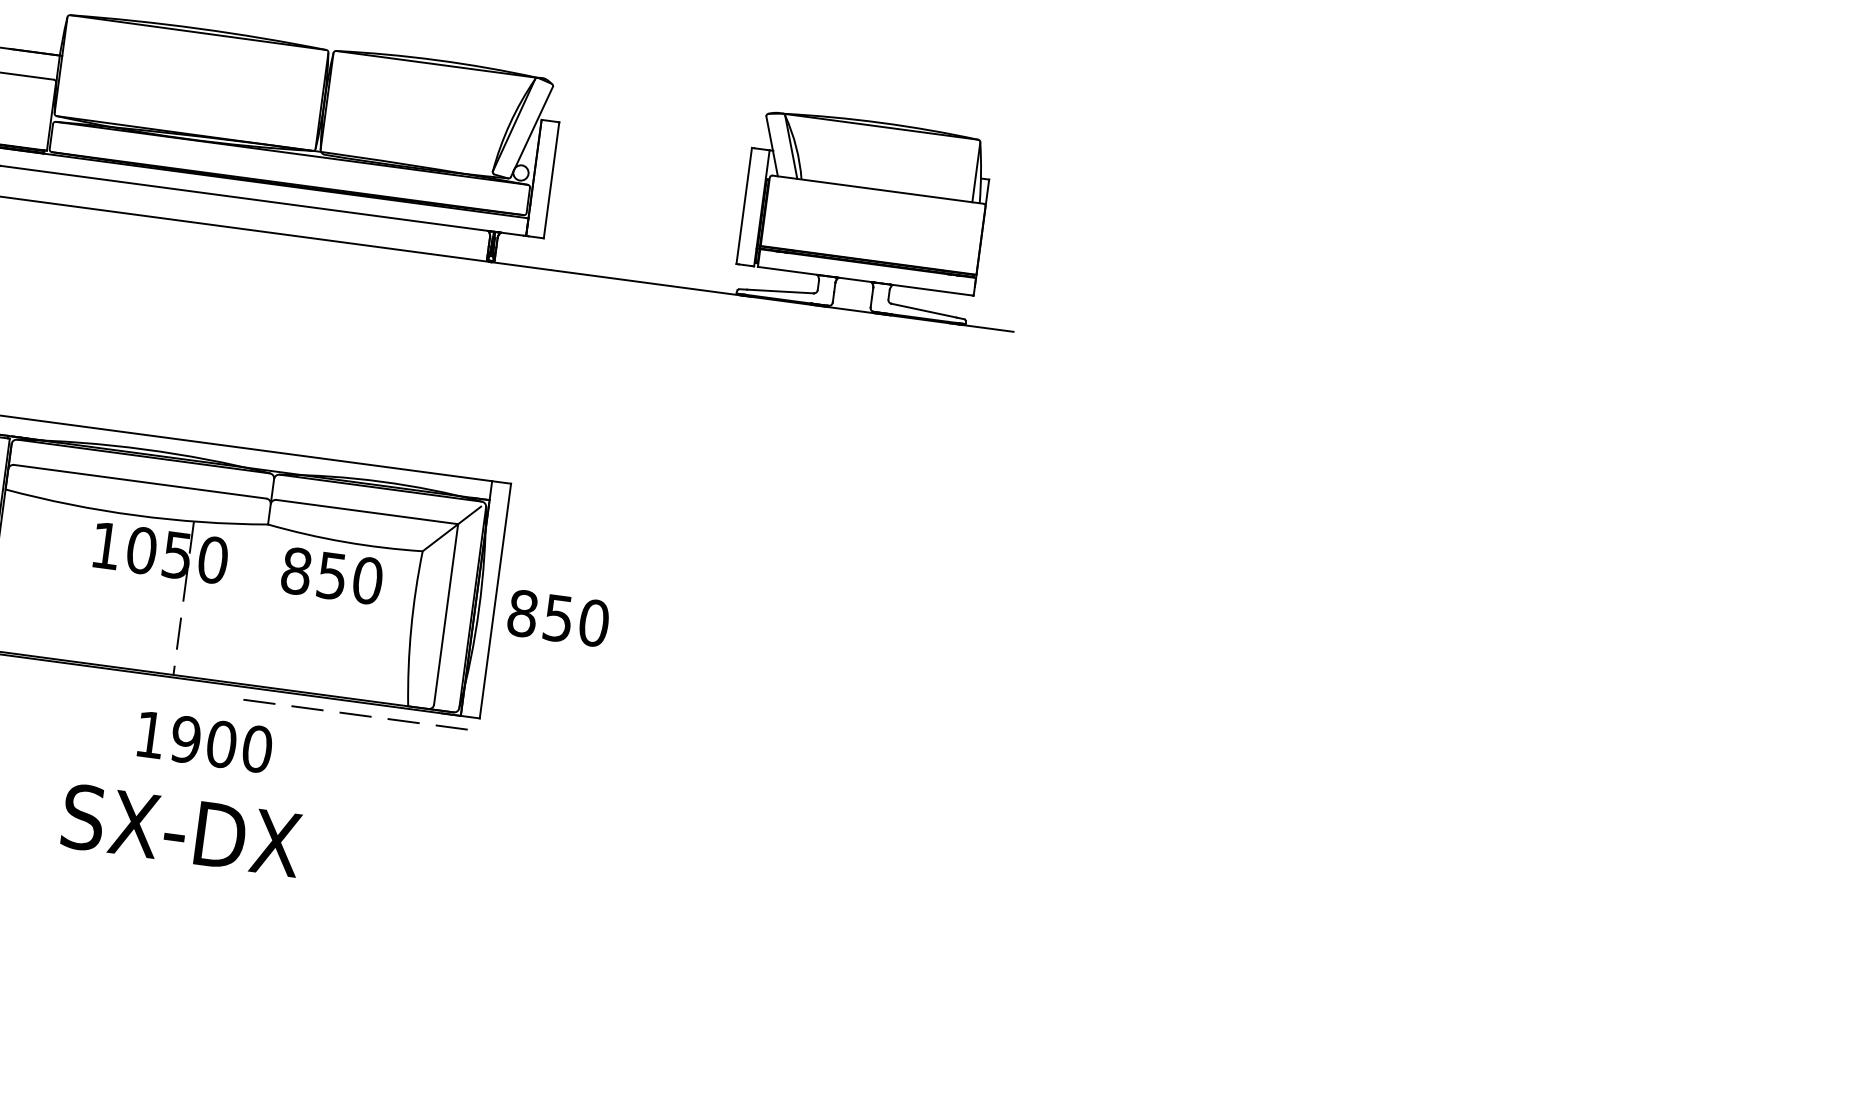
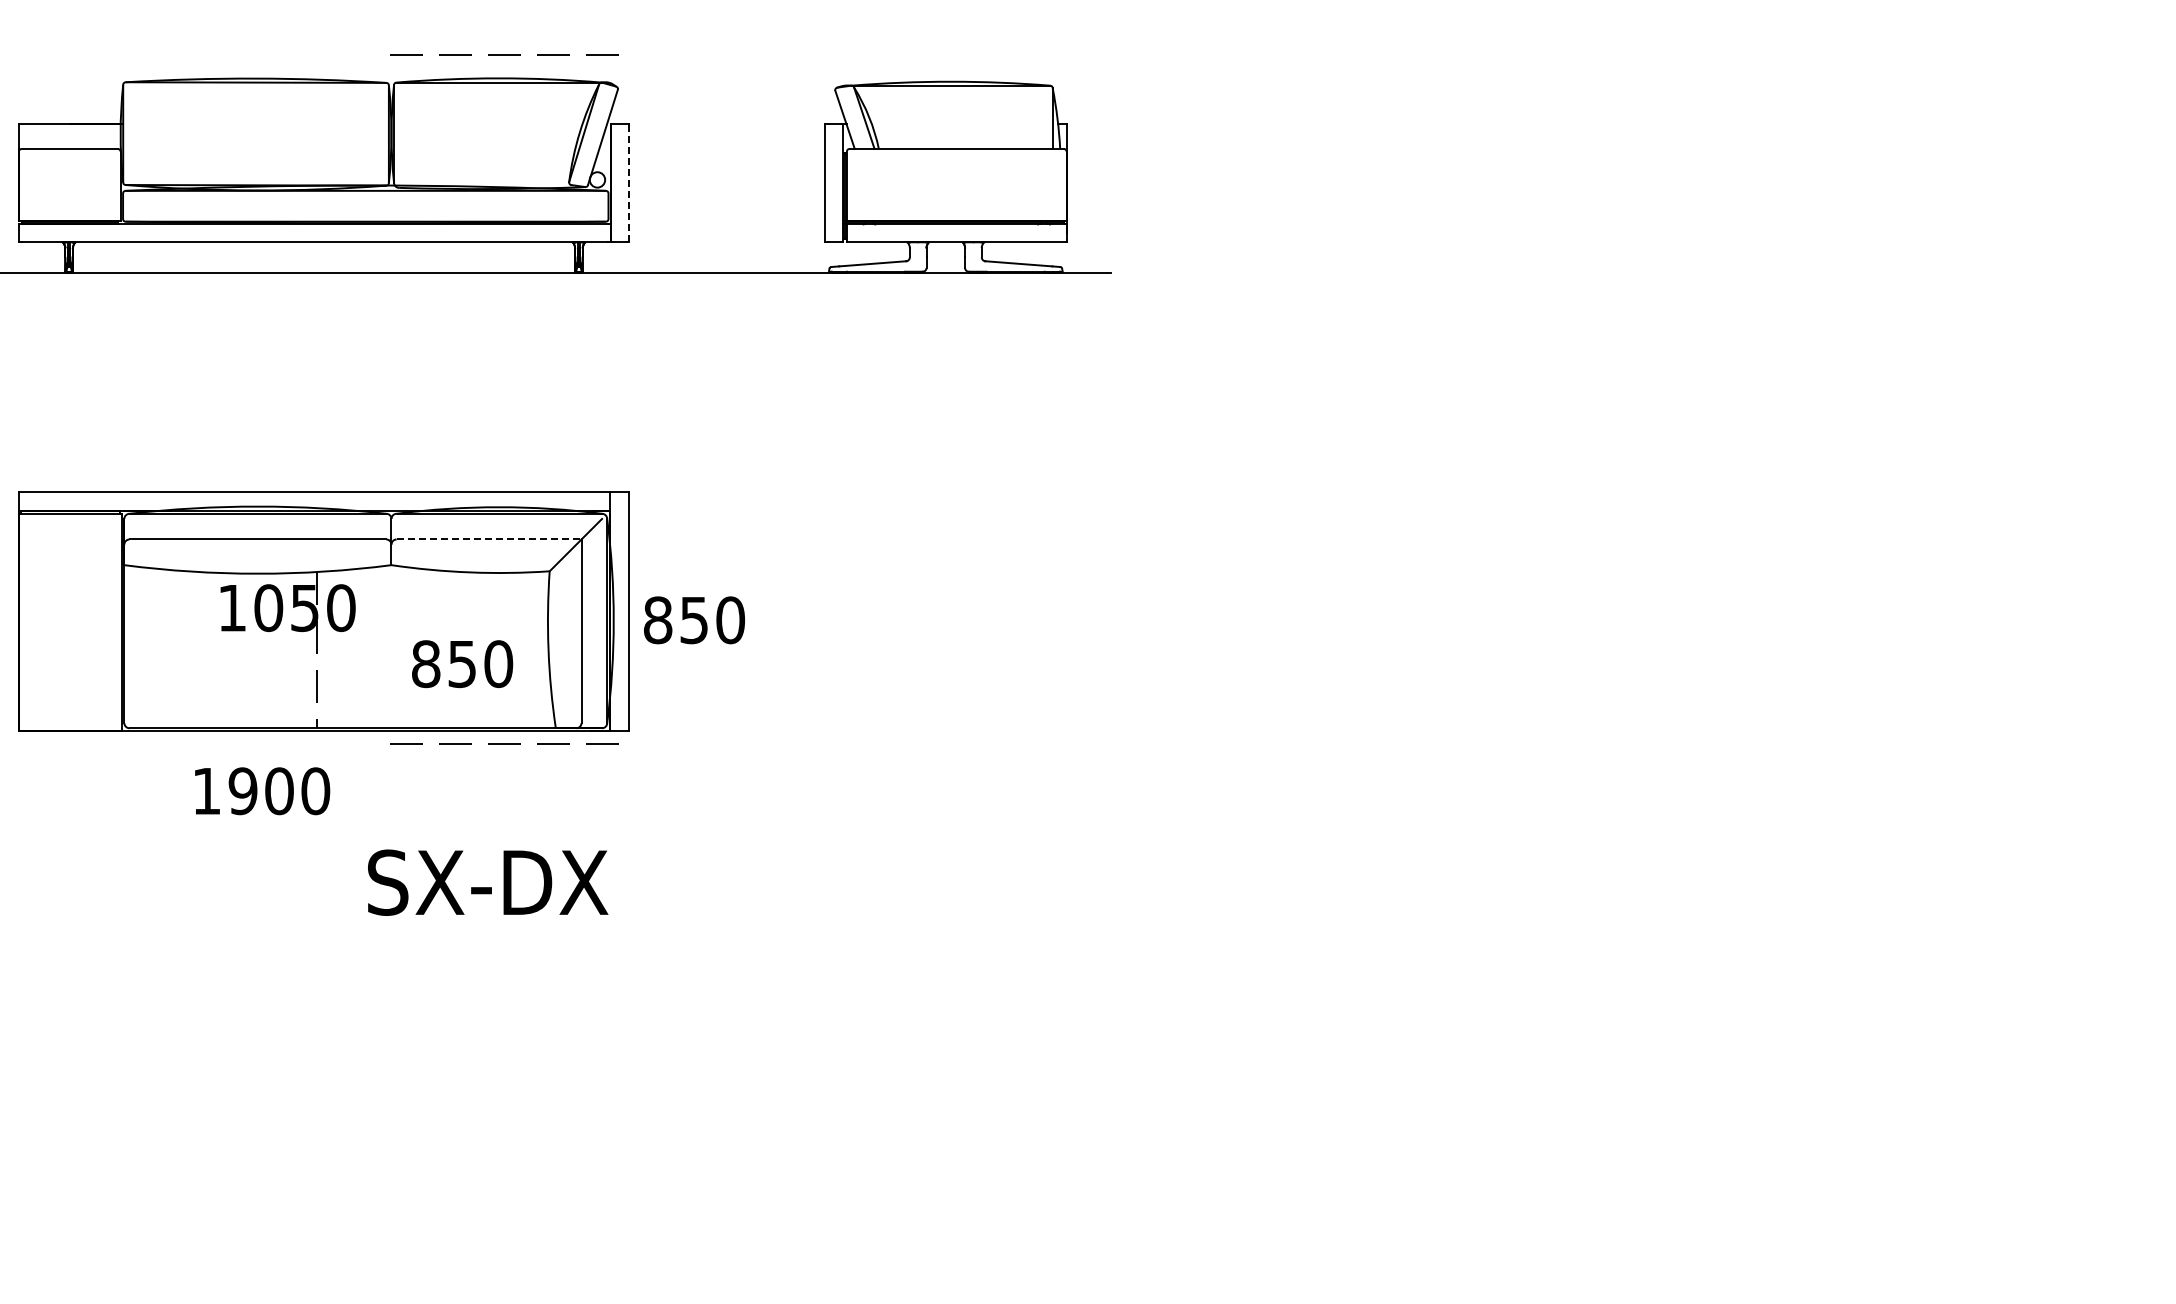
line: (446, 37) -> (504, 54), added
line: (551, 180) -> (629, 183), solid -> dashed
line: (367, 512) -> (489, 539), solid -> dashed
text: (332, 576) -> (462, 664), moved
text: (205, 742) -> (262, 791), moved
text: (182, 830) -> (488, 882), moved

